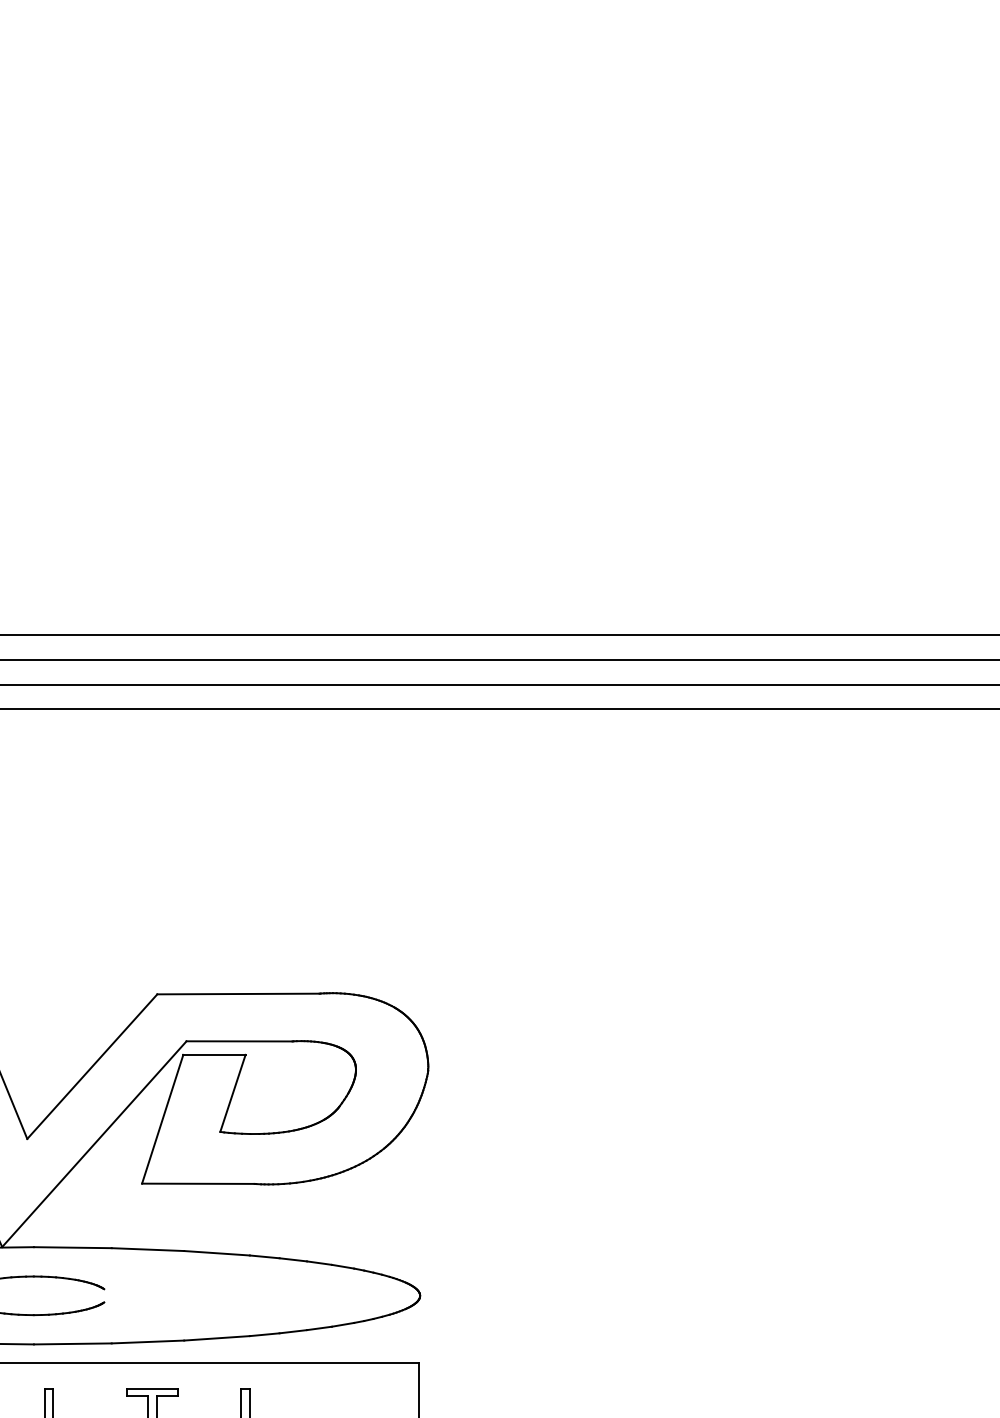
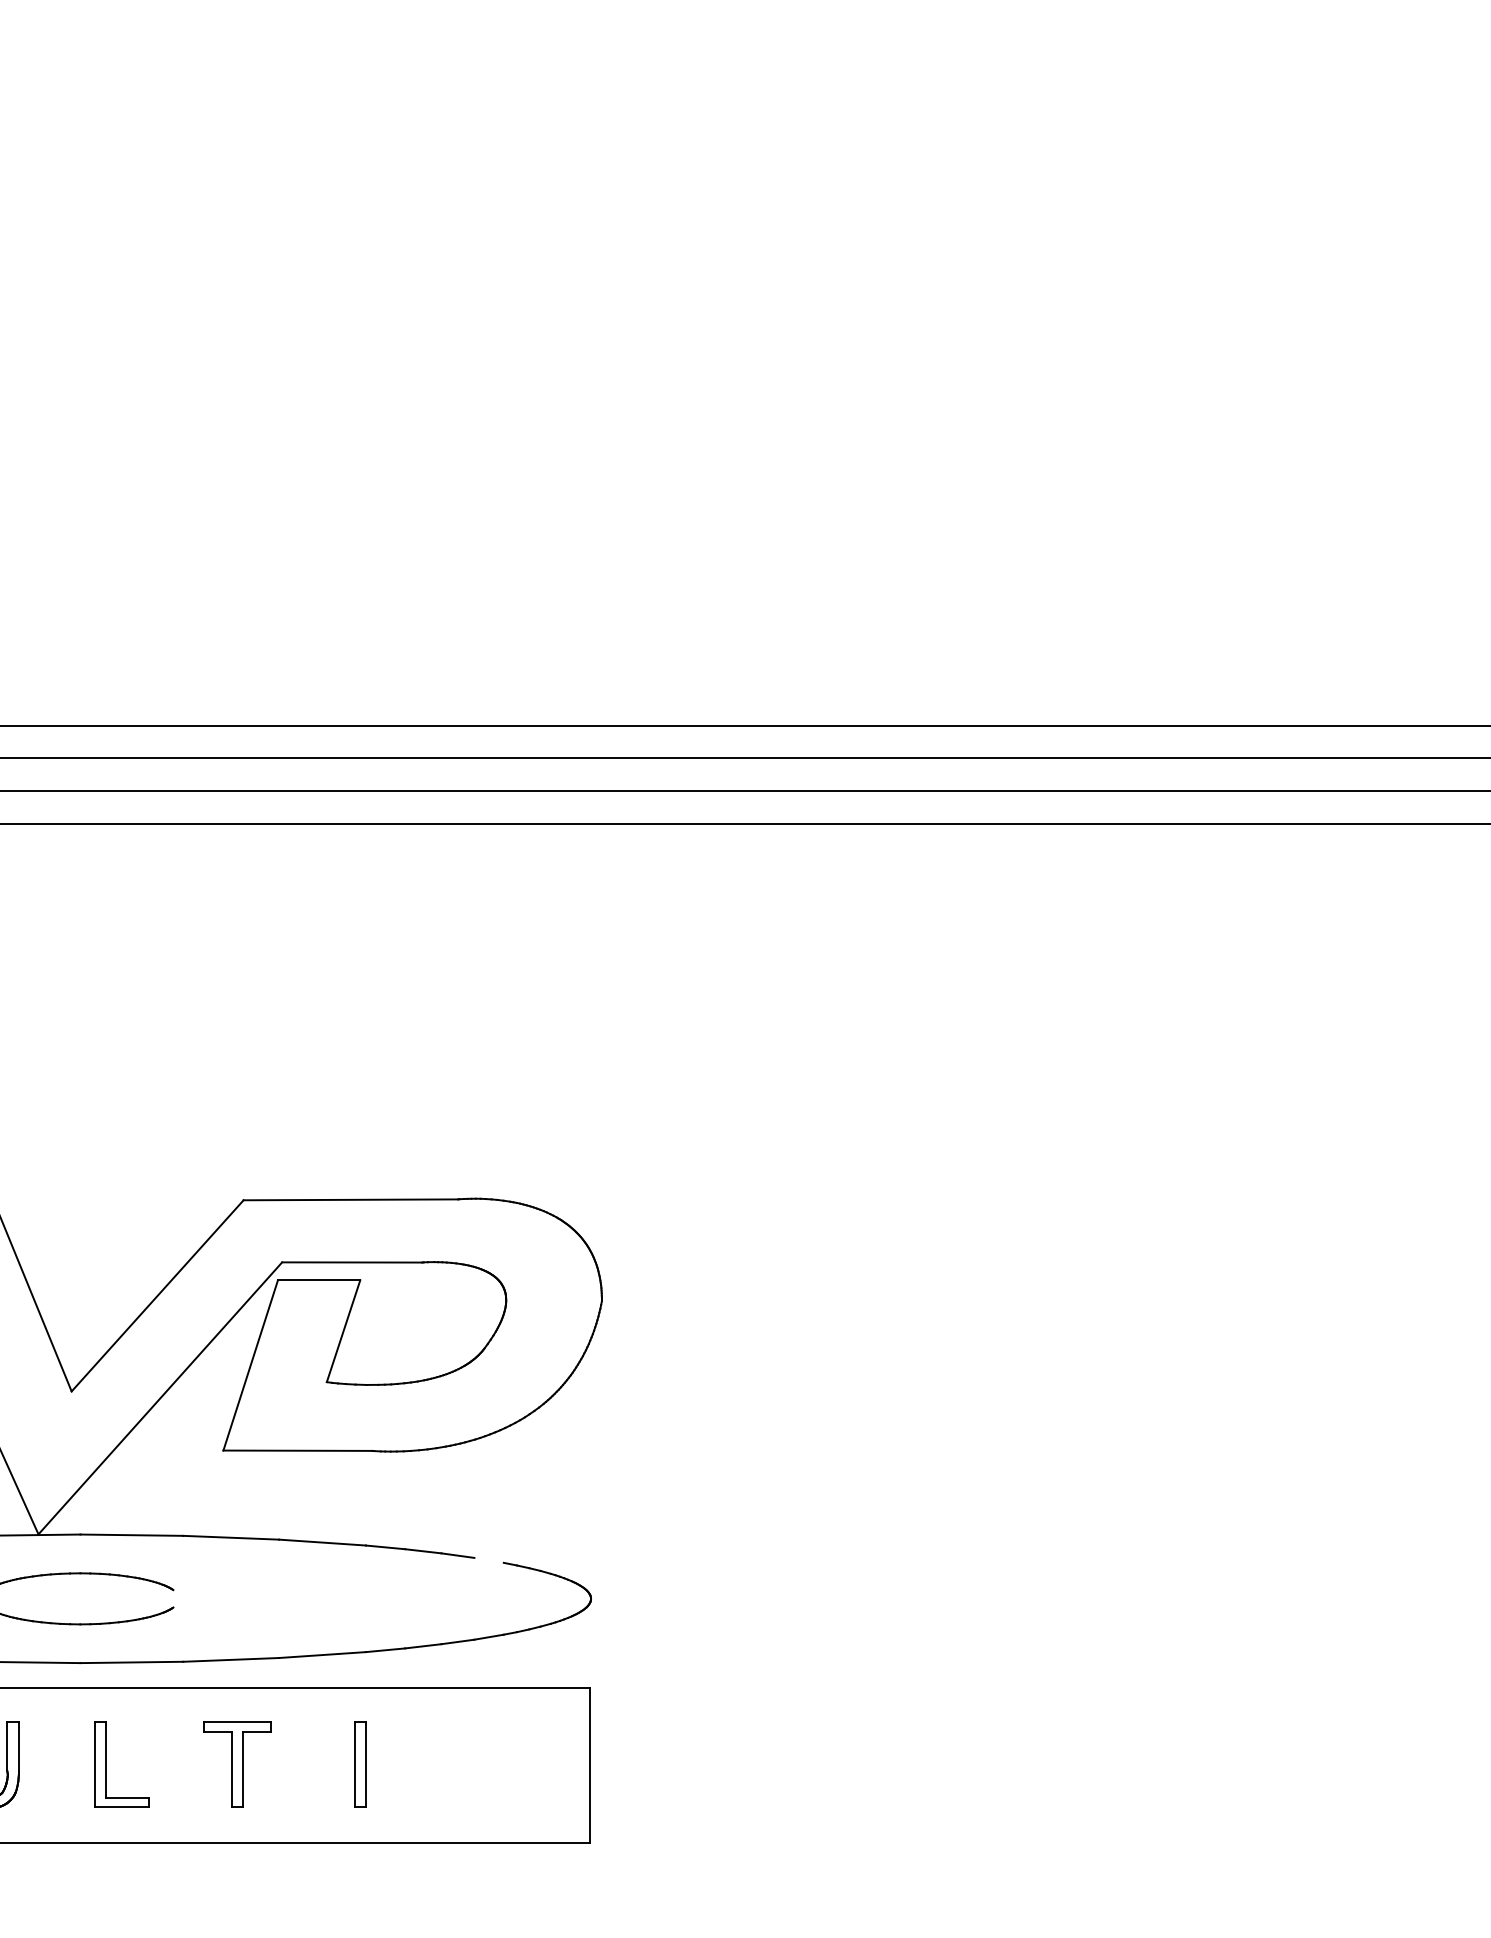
line: (342, 1266) -> (488, 1559), removed

